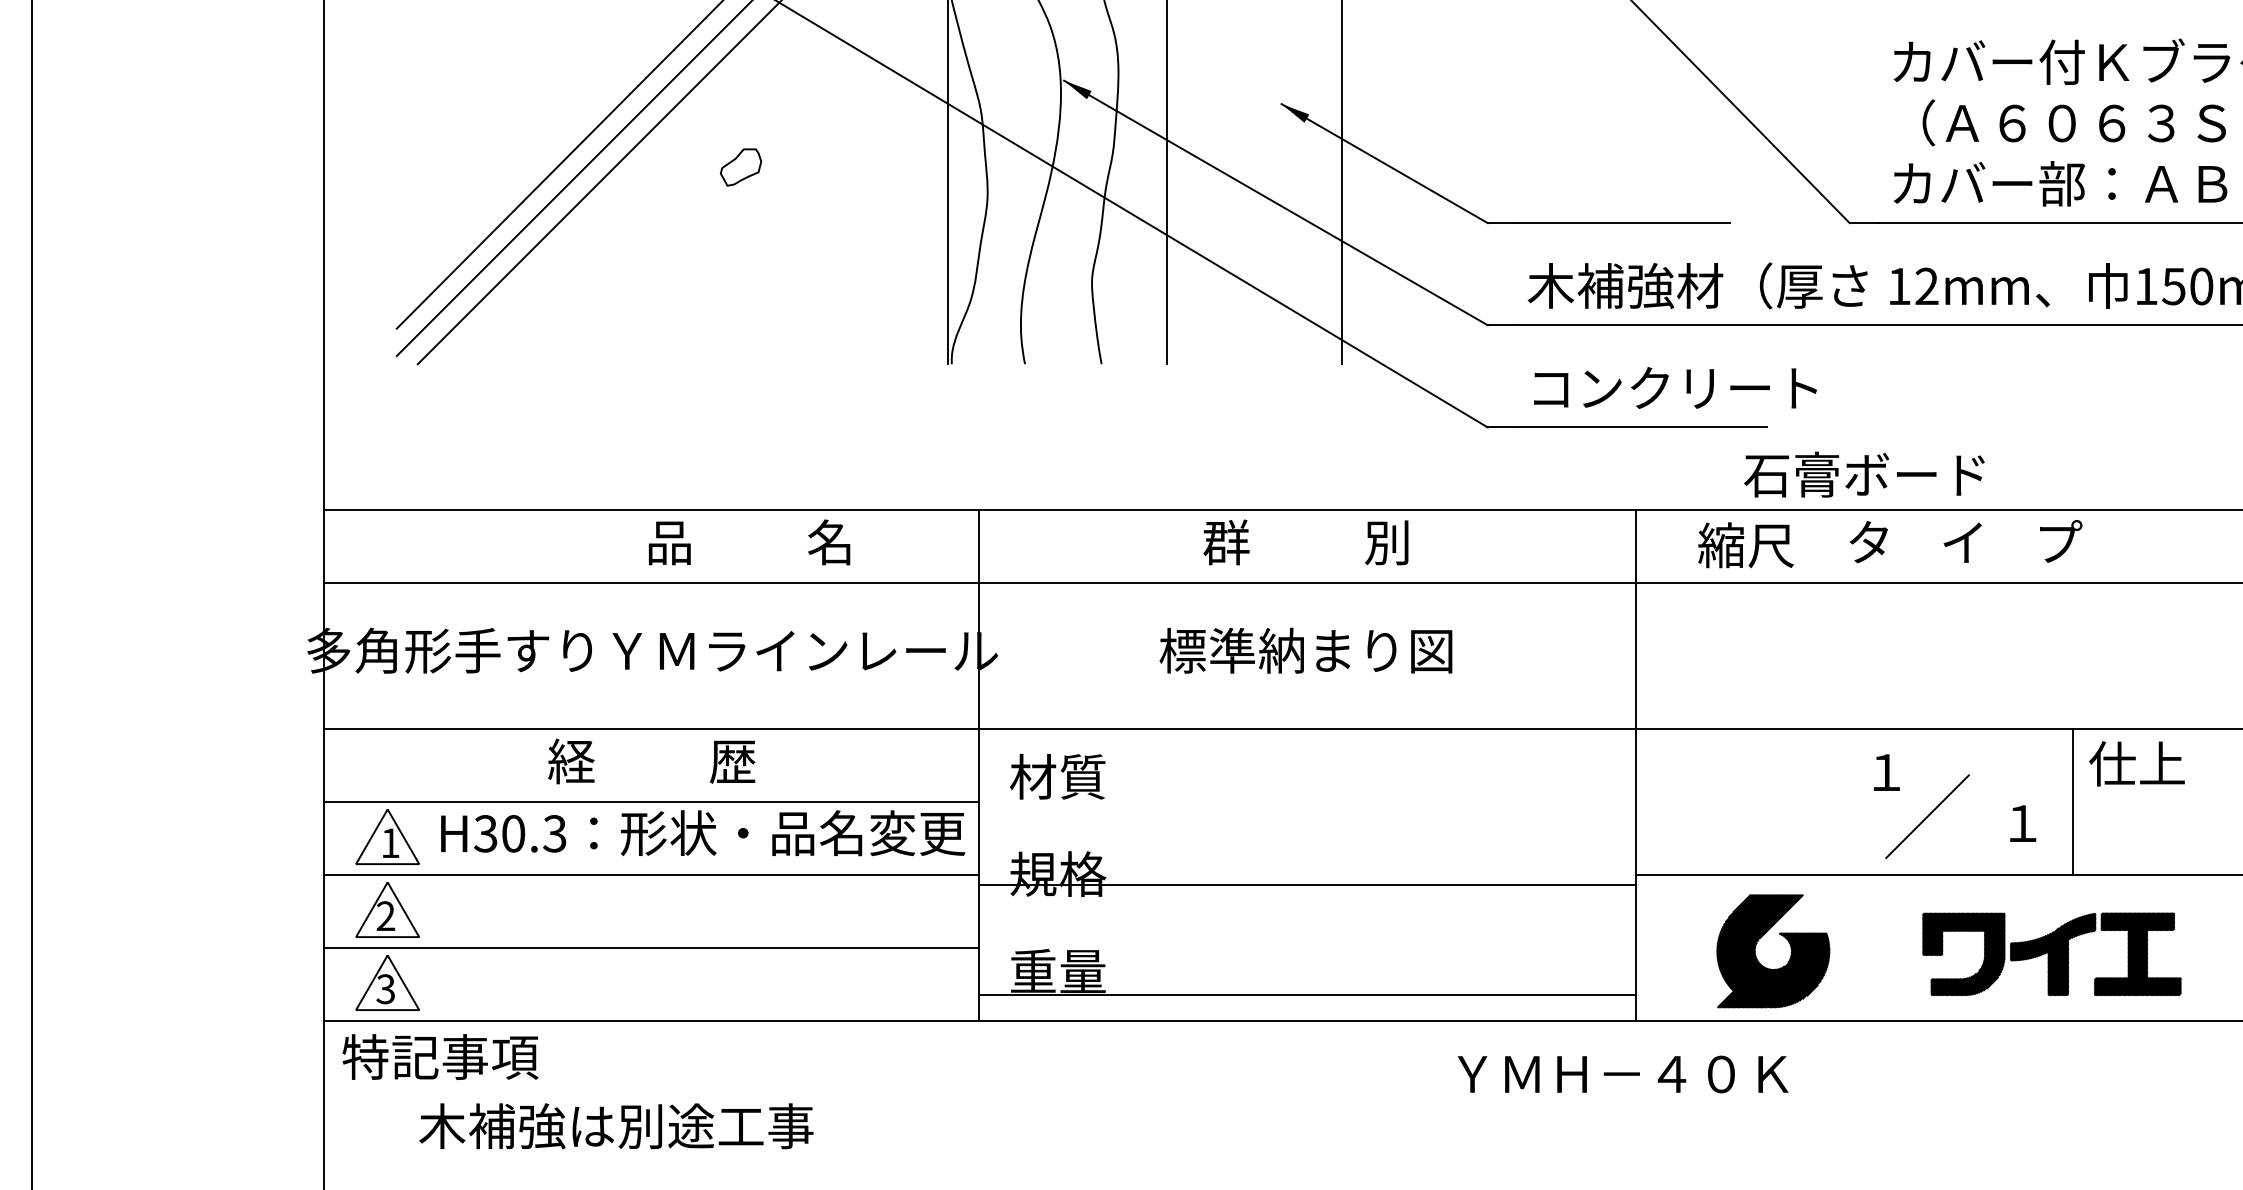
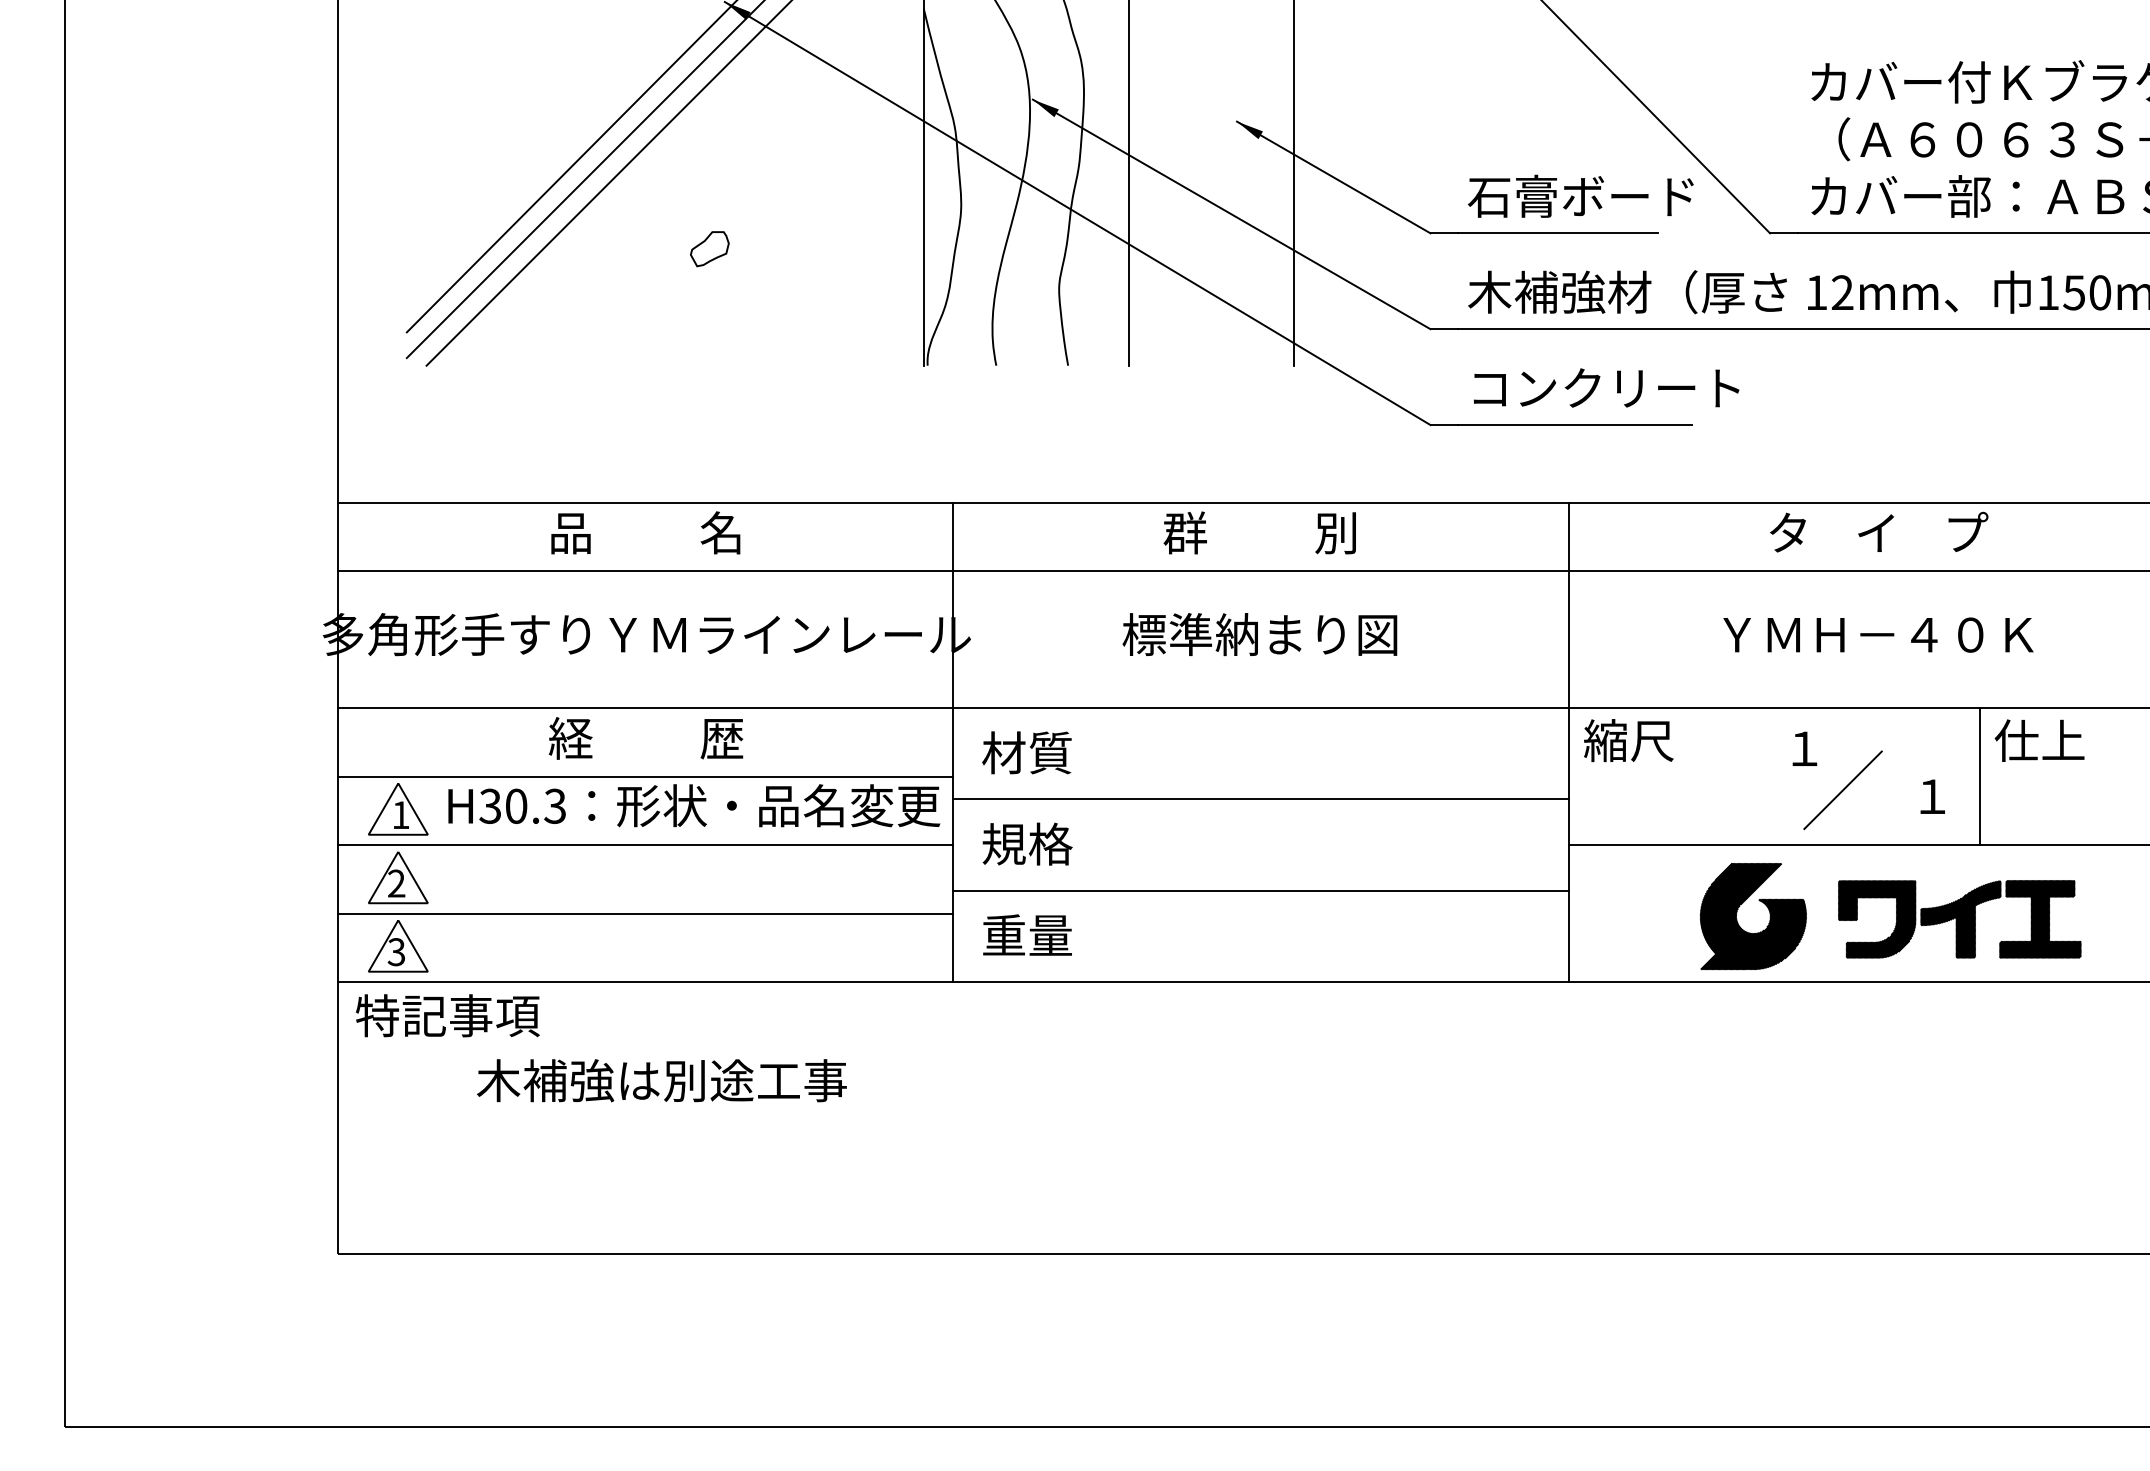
part: (740, 167) -> (709, 249), moved
text: (1864, 473) -> (1580, 195), moved
text: (749, 541) -> (645, 532), moved
text: (1745, 545) -> (1628, 740), moved
line: (1306, 885) -> (1260, 799), moved
part: (1790, 951) -> (1769, 916), moved
line: (1306, 994) -> (1260, 890), moved
text: (1623, 1073) -> (1878, 634), moved
text: (615, 1126) -> (661, 1080), moved

